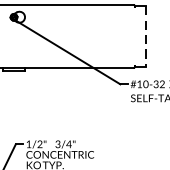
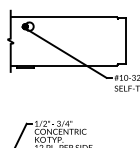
line: (146, 36) -> (126, 41), dashed -> solid

